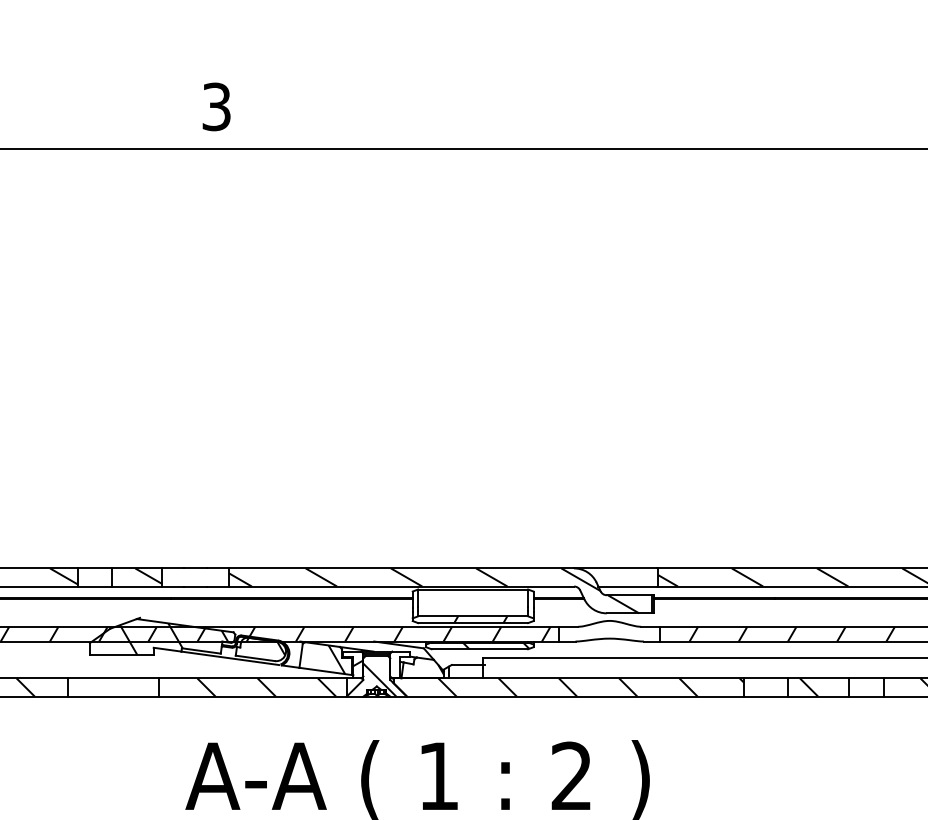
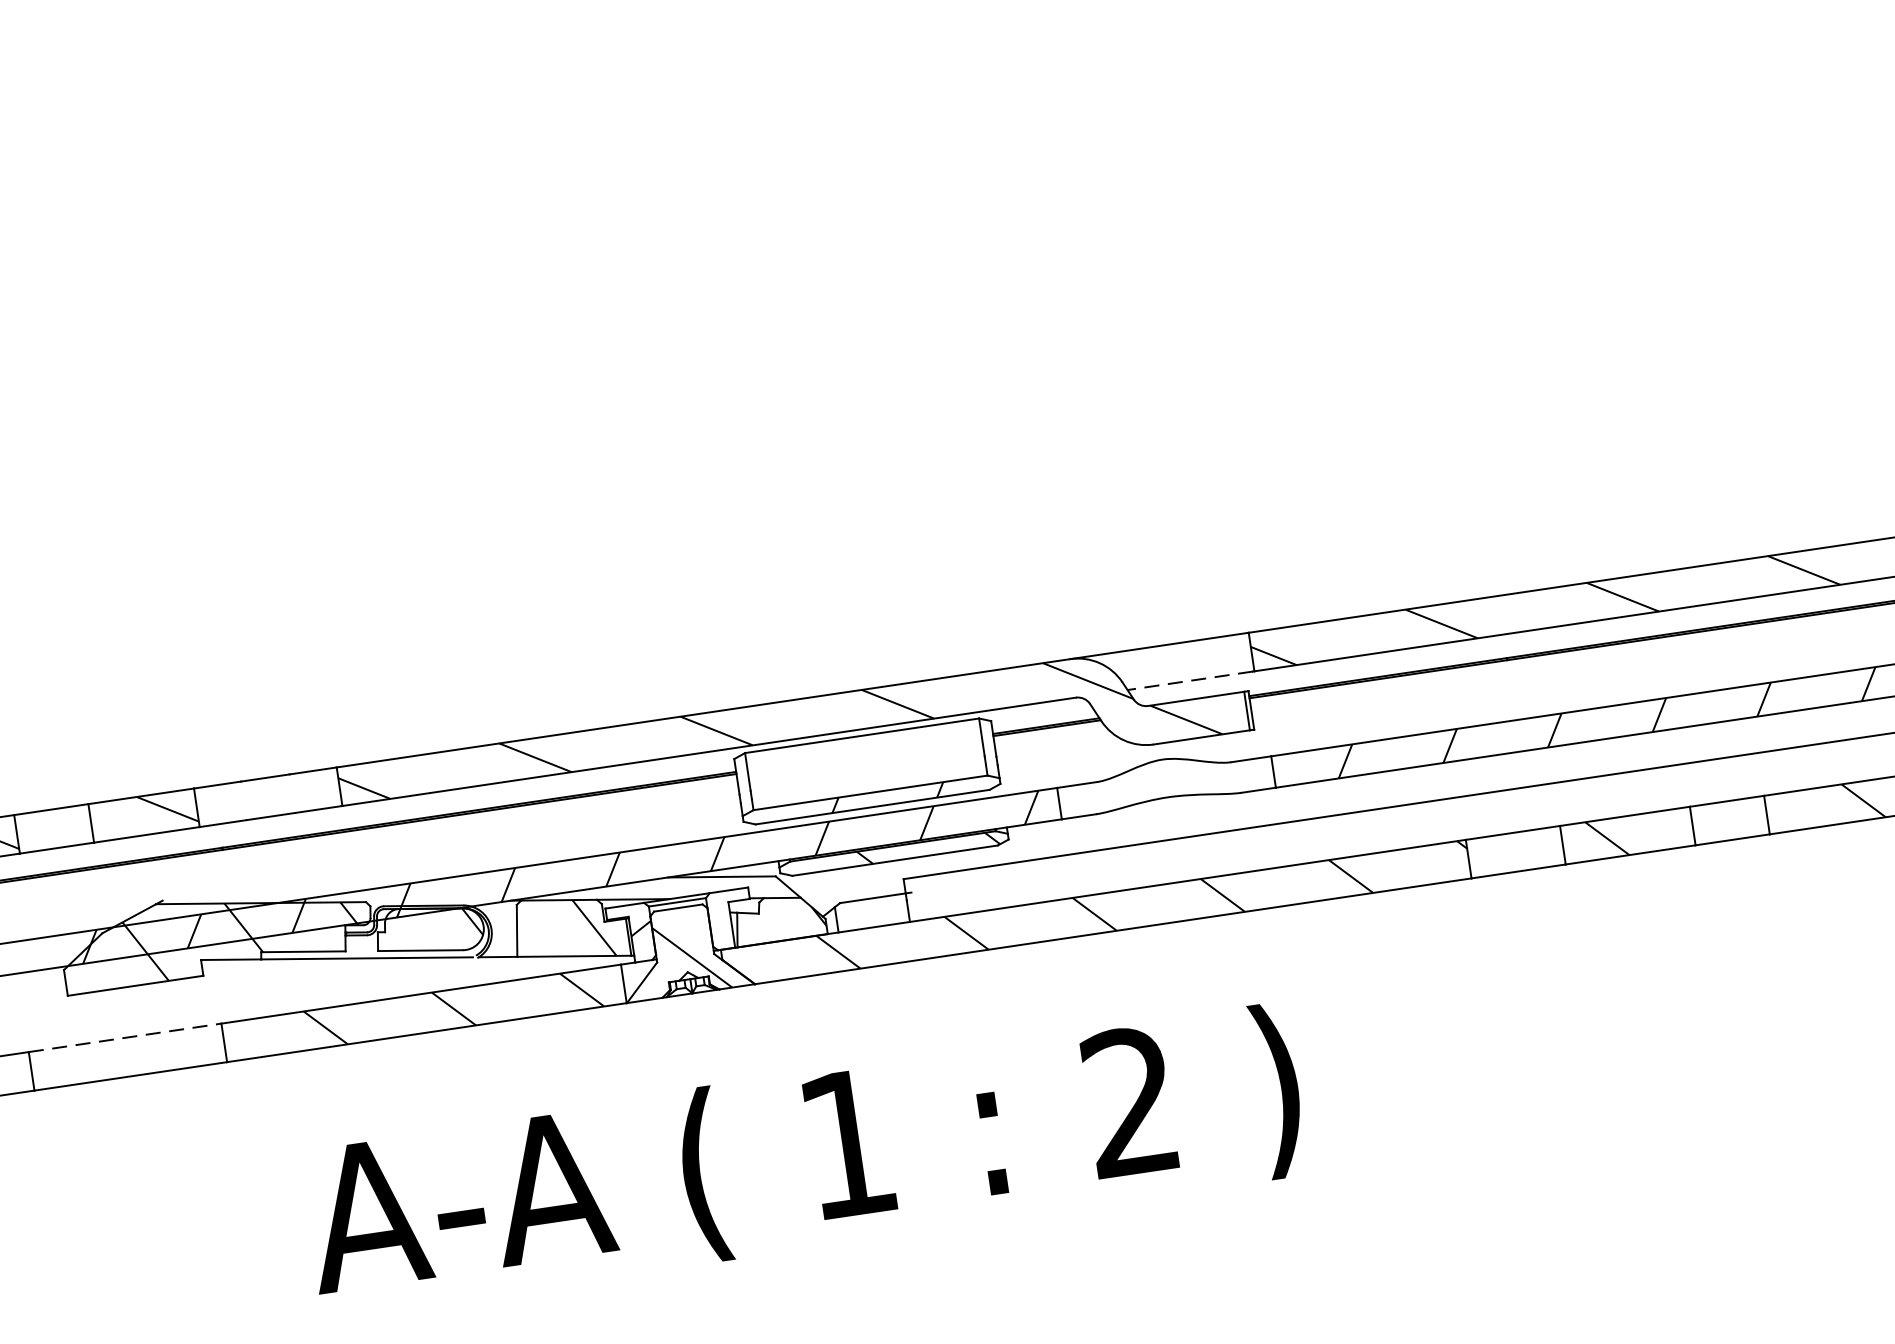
line: (627, 586) -> (1189, 680), solid -> dashed
line: (113, 678) -> (125, 1037), solid -> dashed

